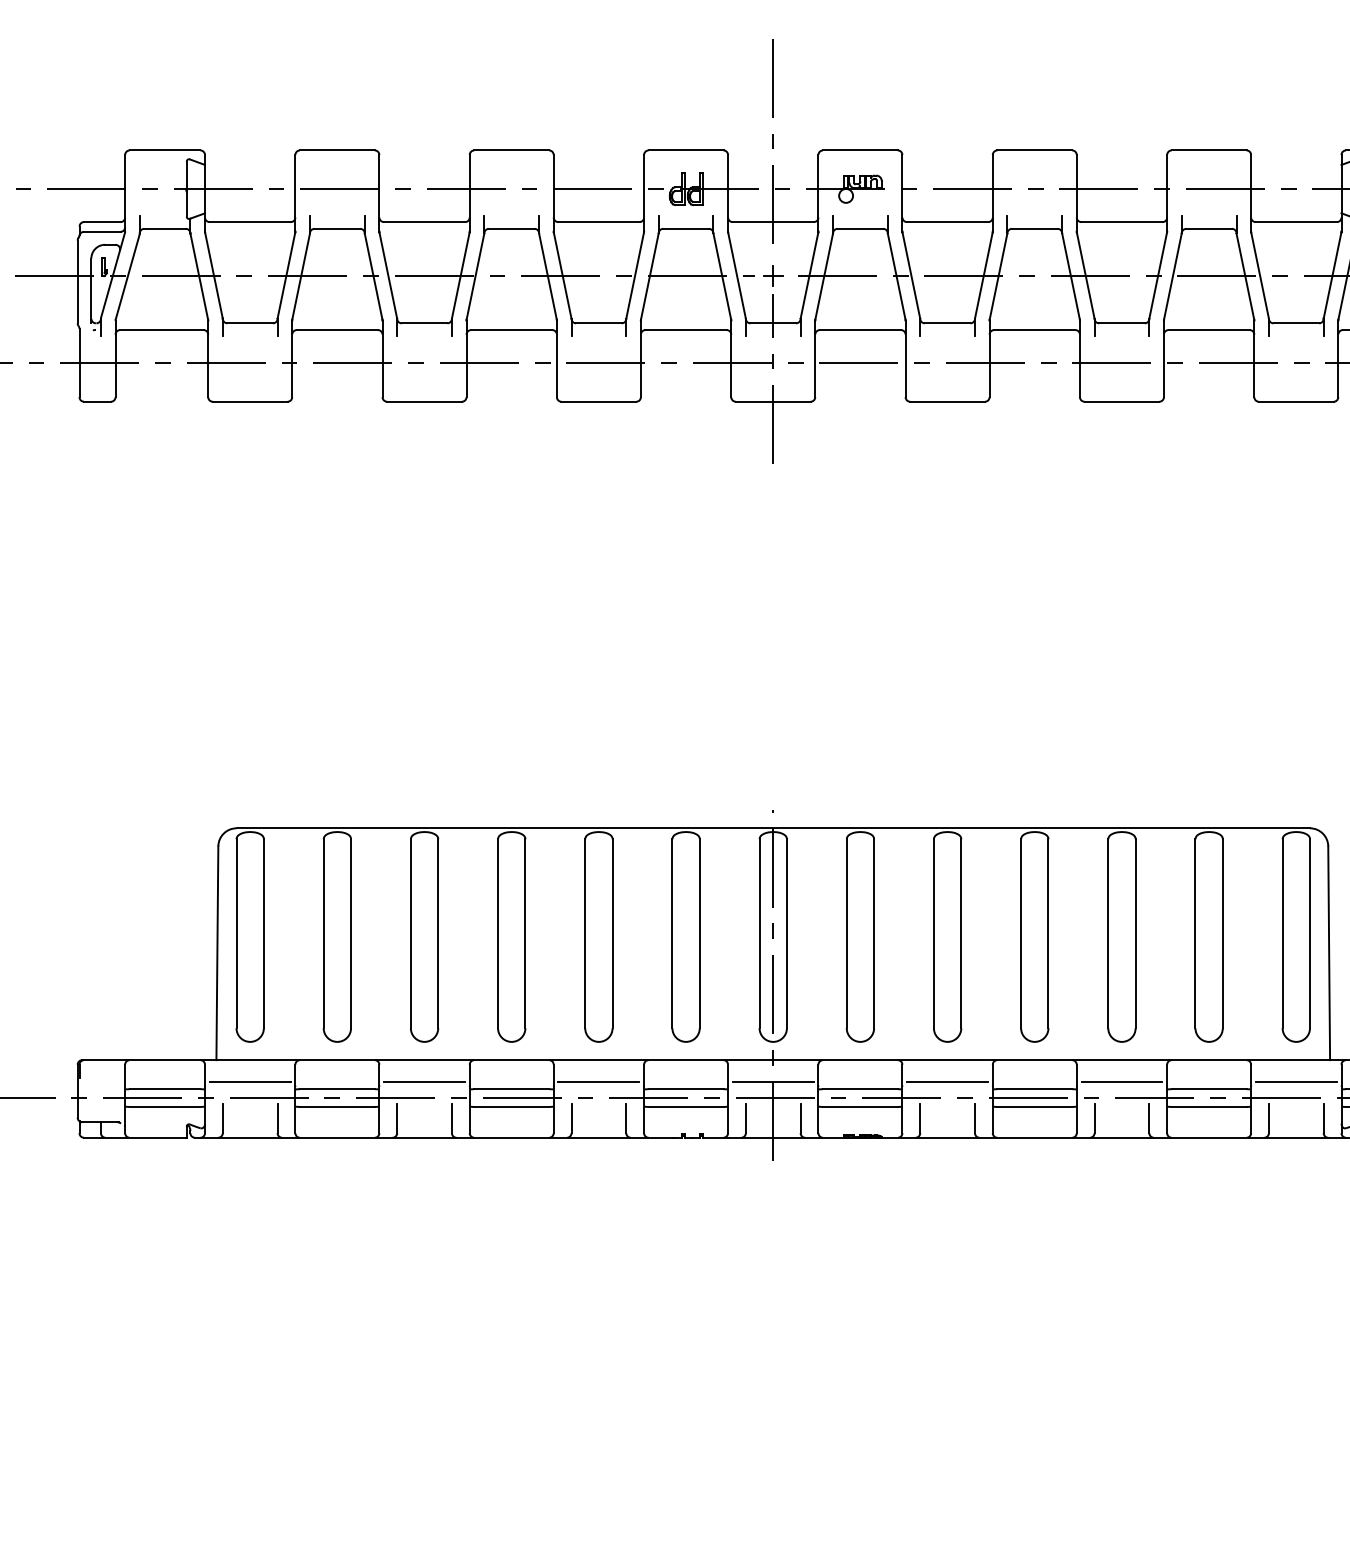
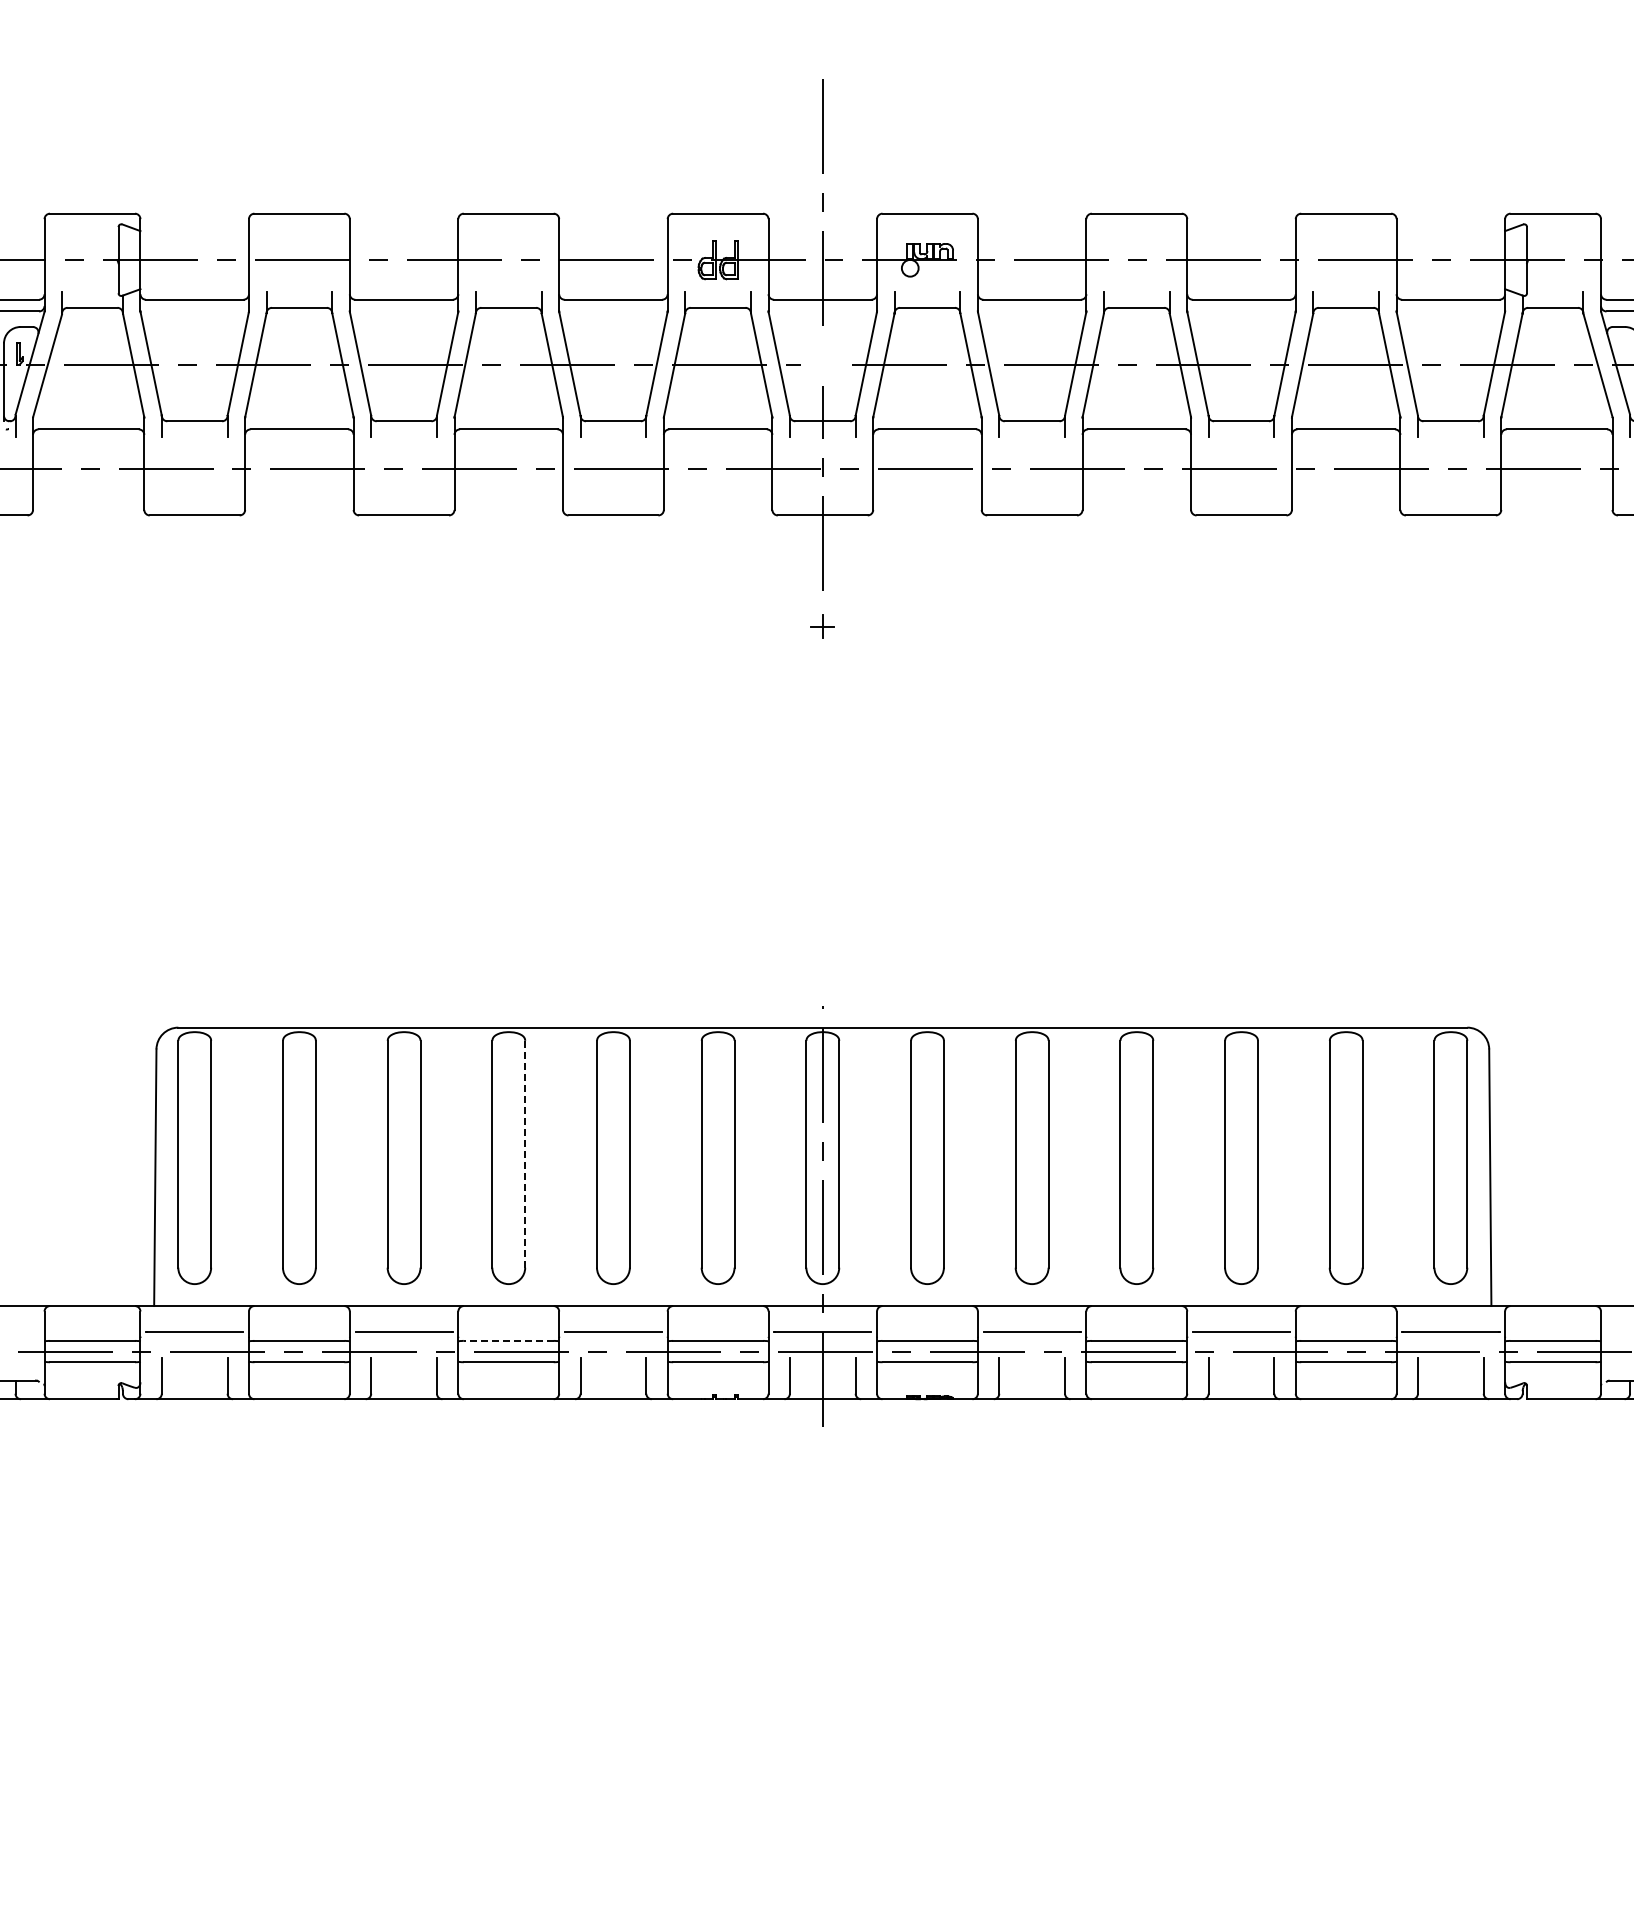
part: (773, 276) -> (822, 626), moved
line: (525, 933) -> (525, 1154), solid -> dashed
line: (511, 1088) -> (508, 1340), solid -> dashed

